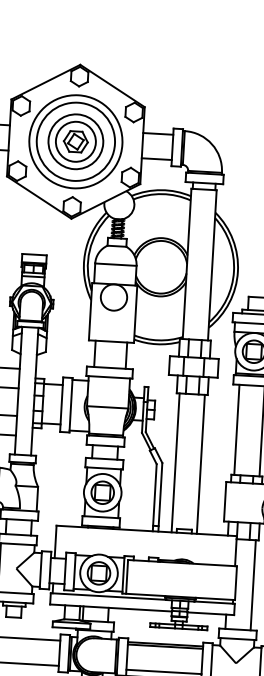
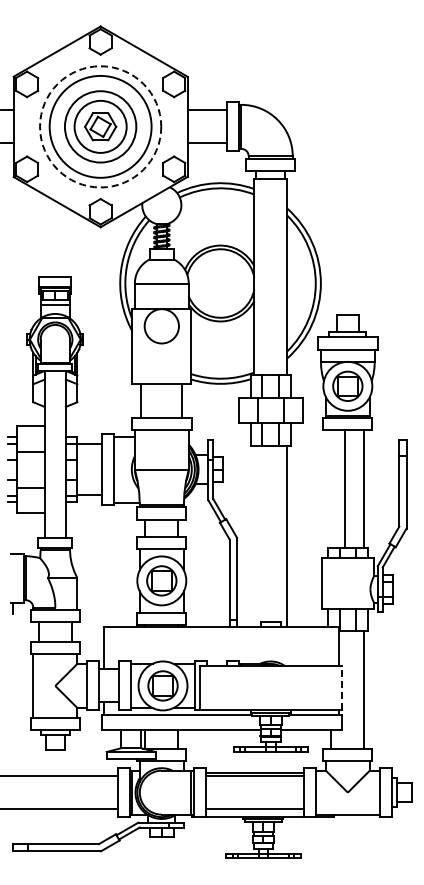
circle: (75, 141) -> (100, 126), solid -> dashed
line: (236, 429) -> (345, 488), moved
line: (175, 462) -> (254, 536), removed
line: (235, 582) -> (341, 687), solid -> dashed

